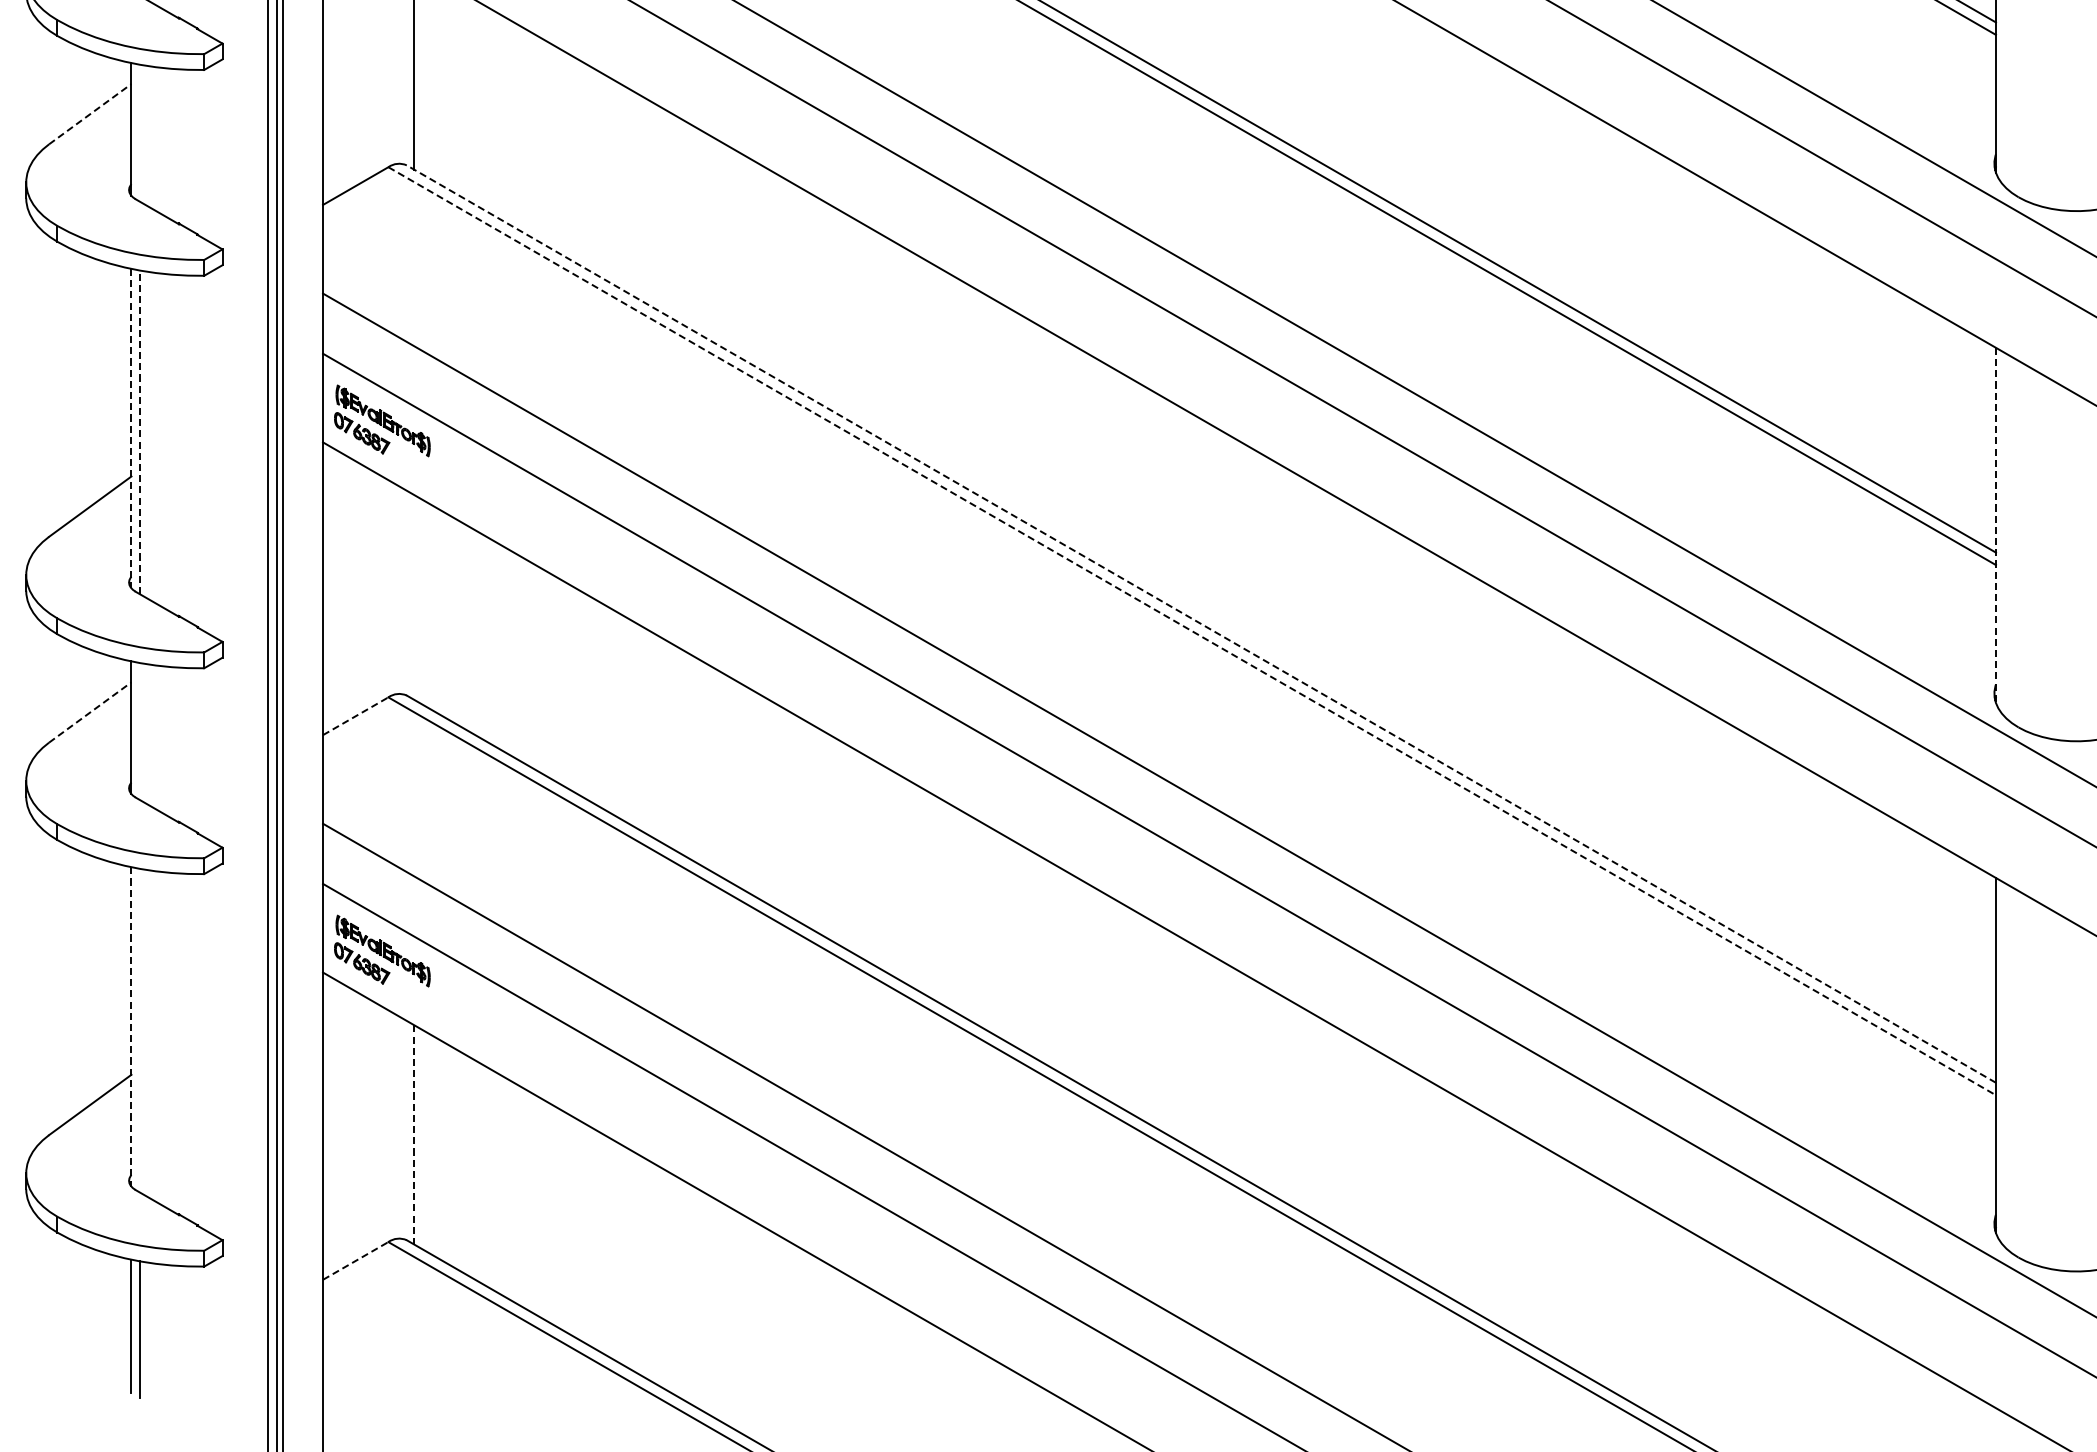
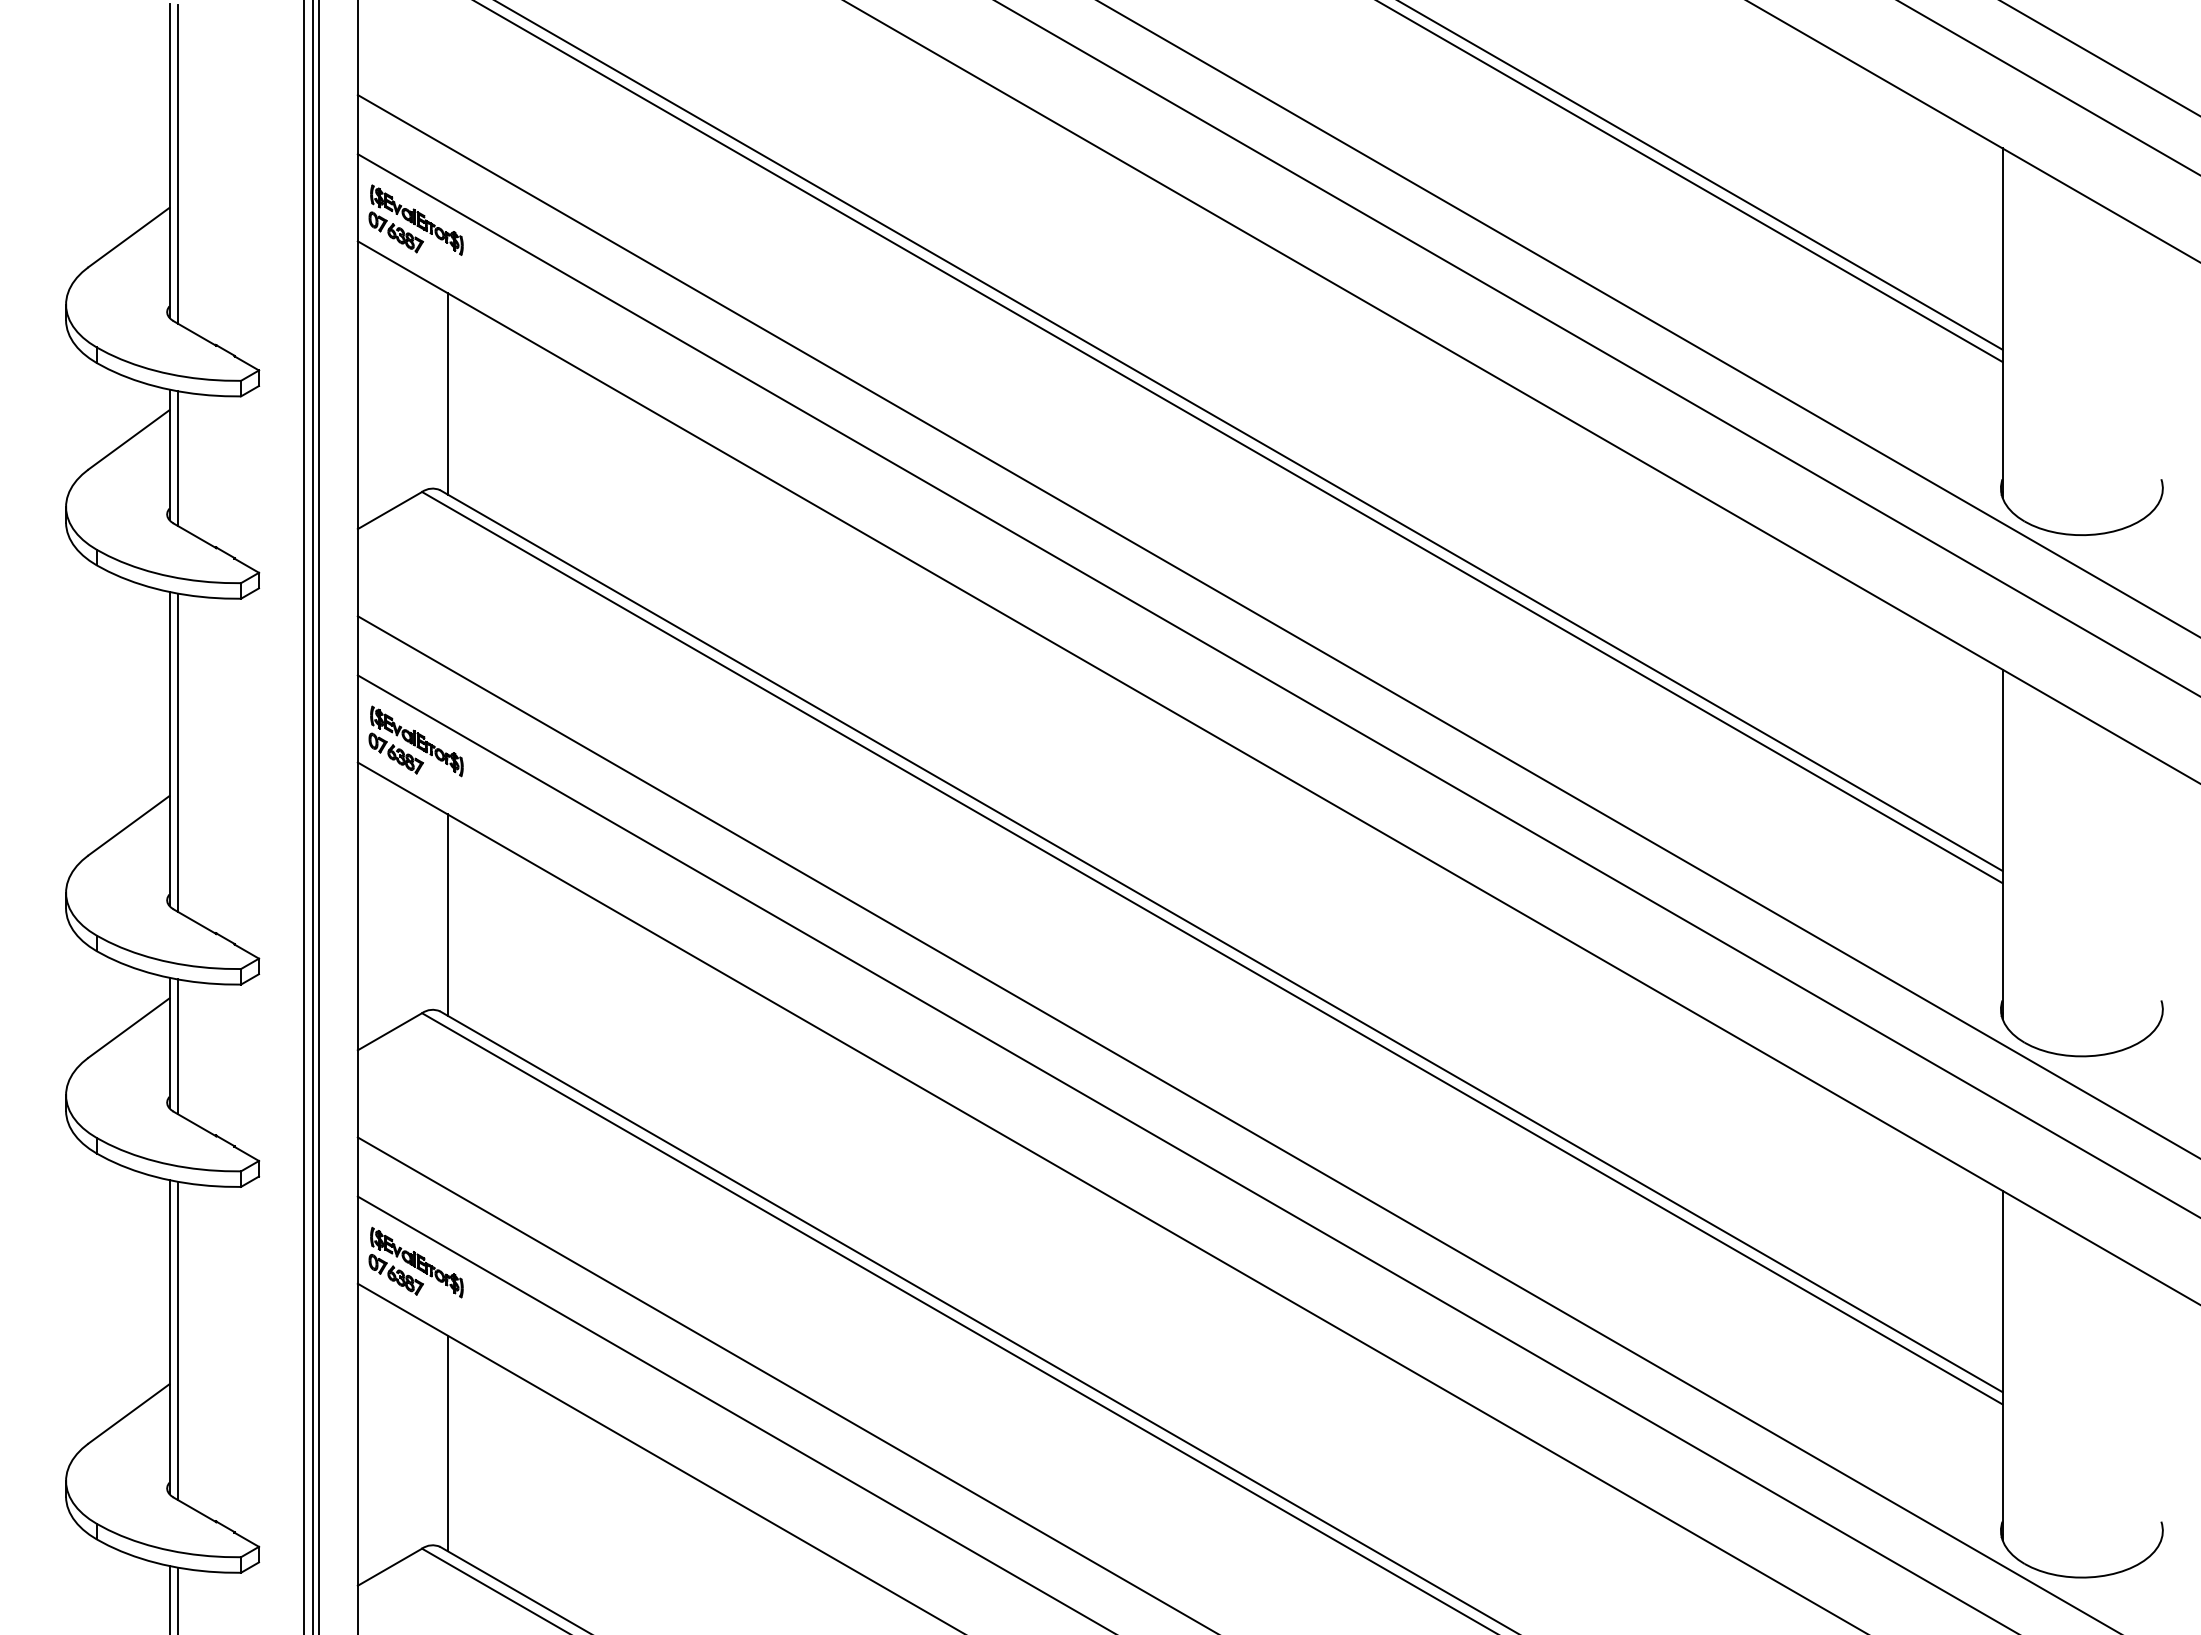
line: (90, 113) -> (129, 439), dashed -> solid
line: (139, 133) -> (177, 458), added
line: (131, 429) -> (169, 749), dashed -> solid
line: (139, 432) -> (177, 752), dashed -> solid
line: (1995, 525) -> (2002, 844), dashed -> solid
line: (414, 596) -> (447, 914), added
line: (1201, 624) -> (1221, 941), dashed -> solid
line: (1192, 631) -> (1212, 948), dashed -> solid
line: (90, 711) -> (129, 1027), dashed -> solid
line: (356, 715) -> (390, 1031), dashed -> solid
line: (139, 731) -> (177, 1046), added
line: (131, 1027) -> (169, 1337), dashed -> solid
line: (139, 1030) -> (177, 1340), added
line: (414, 1135) -> (447, 1443), dashed -> solid
line: (356, 1260) -> (390, 1566), dashed -> solid

